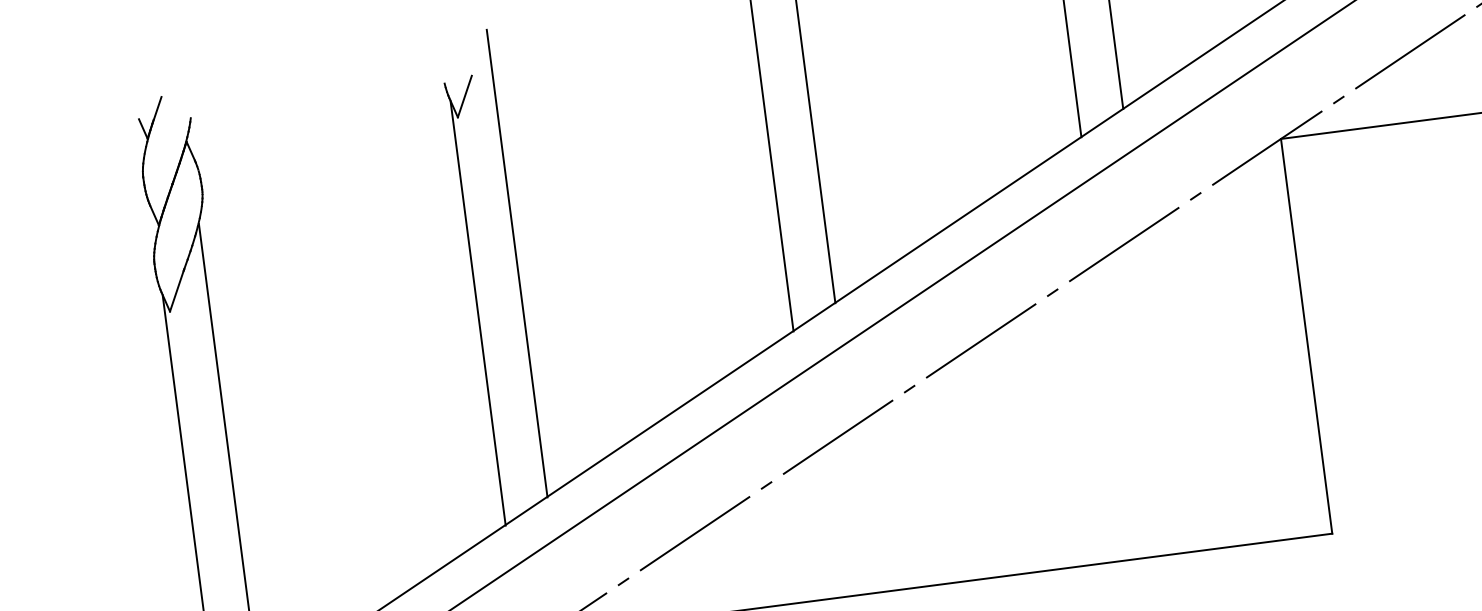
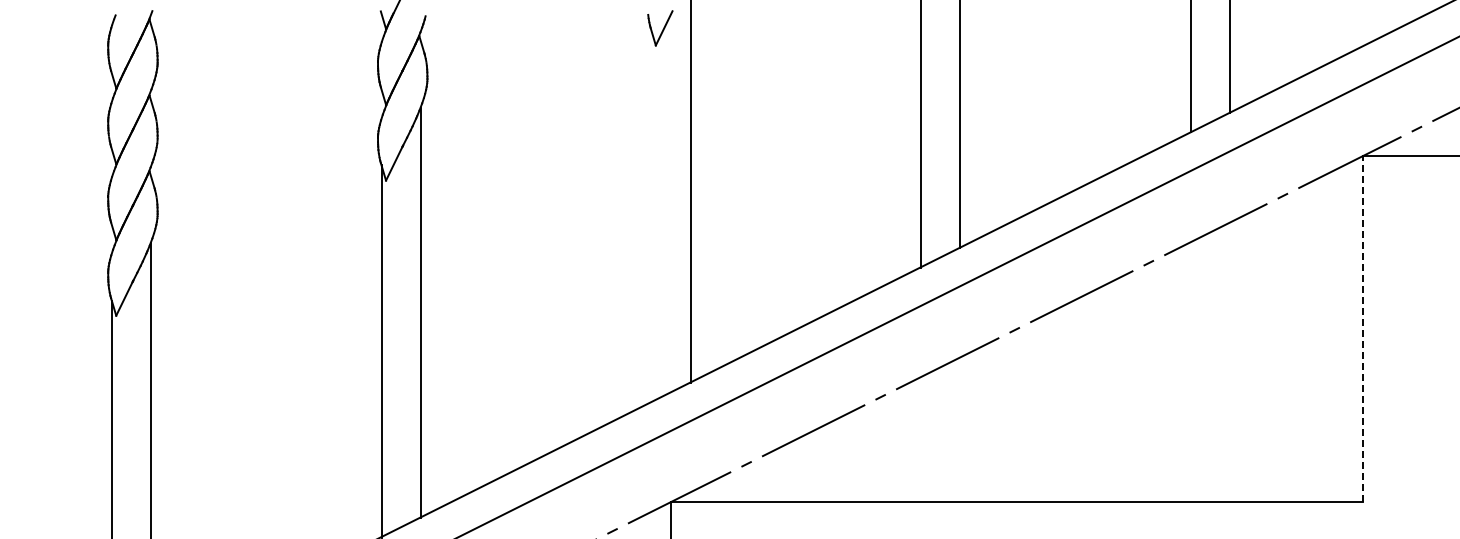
line: (478, 313) -> (651, 216), removed
line: (1306, 336) -> (1362, 329), solid -> dashed

